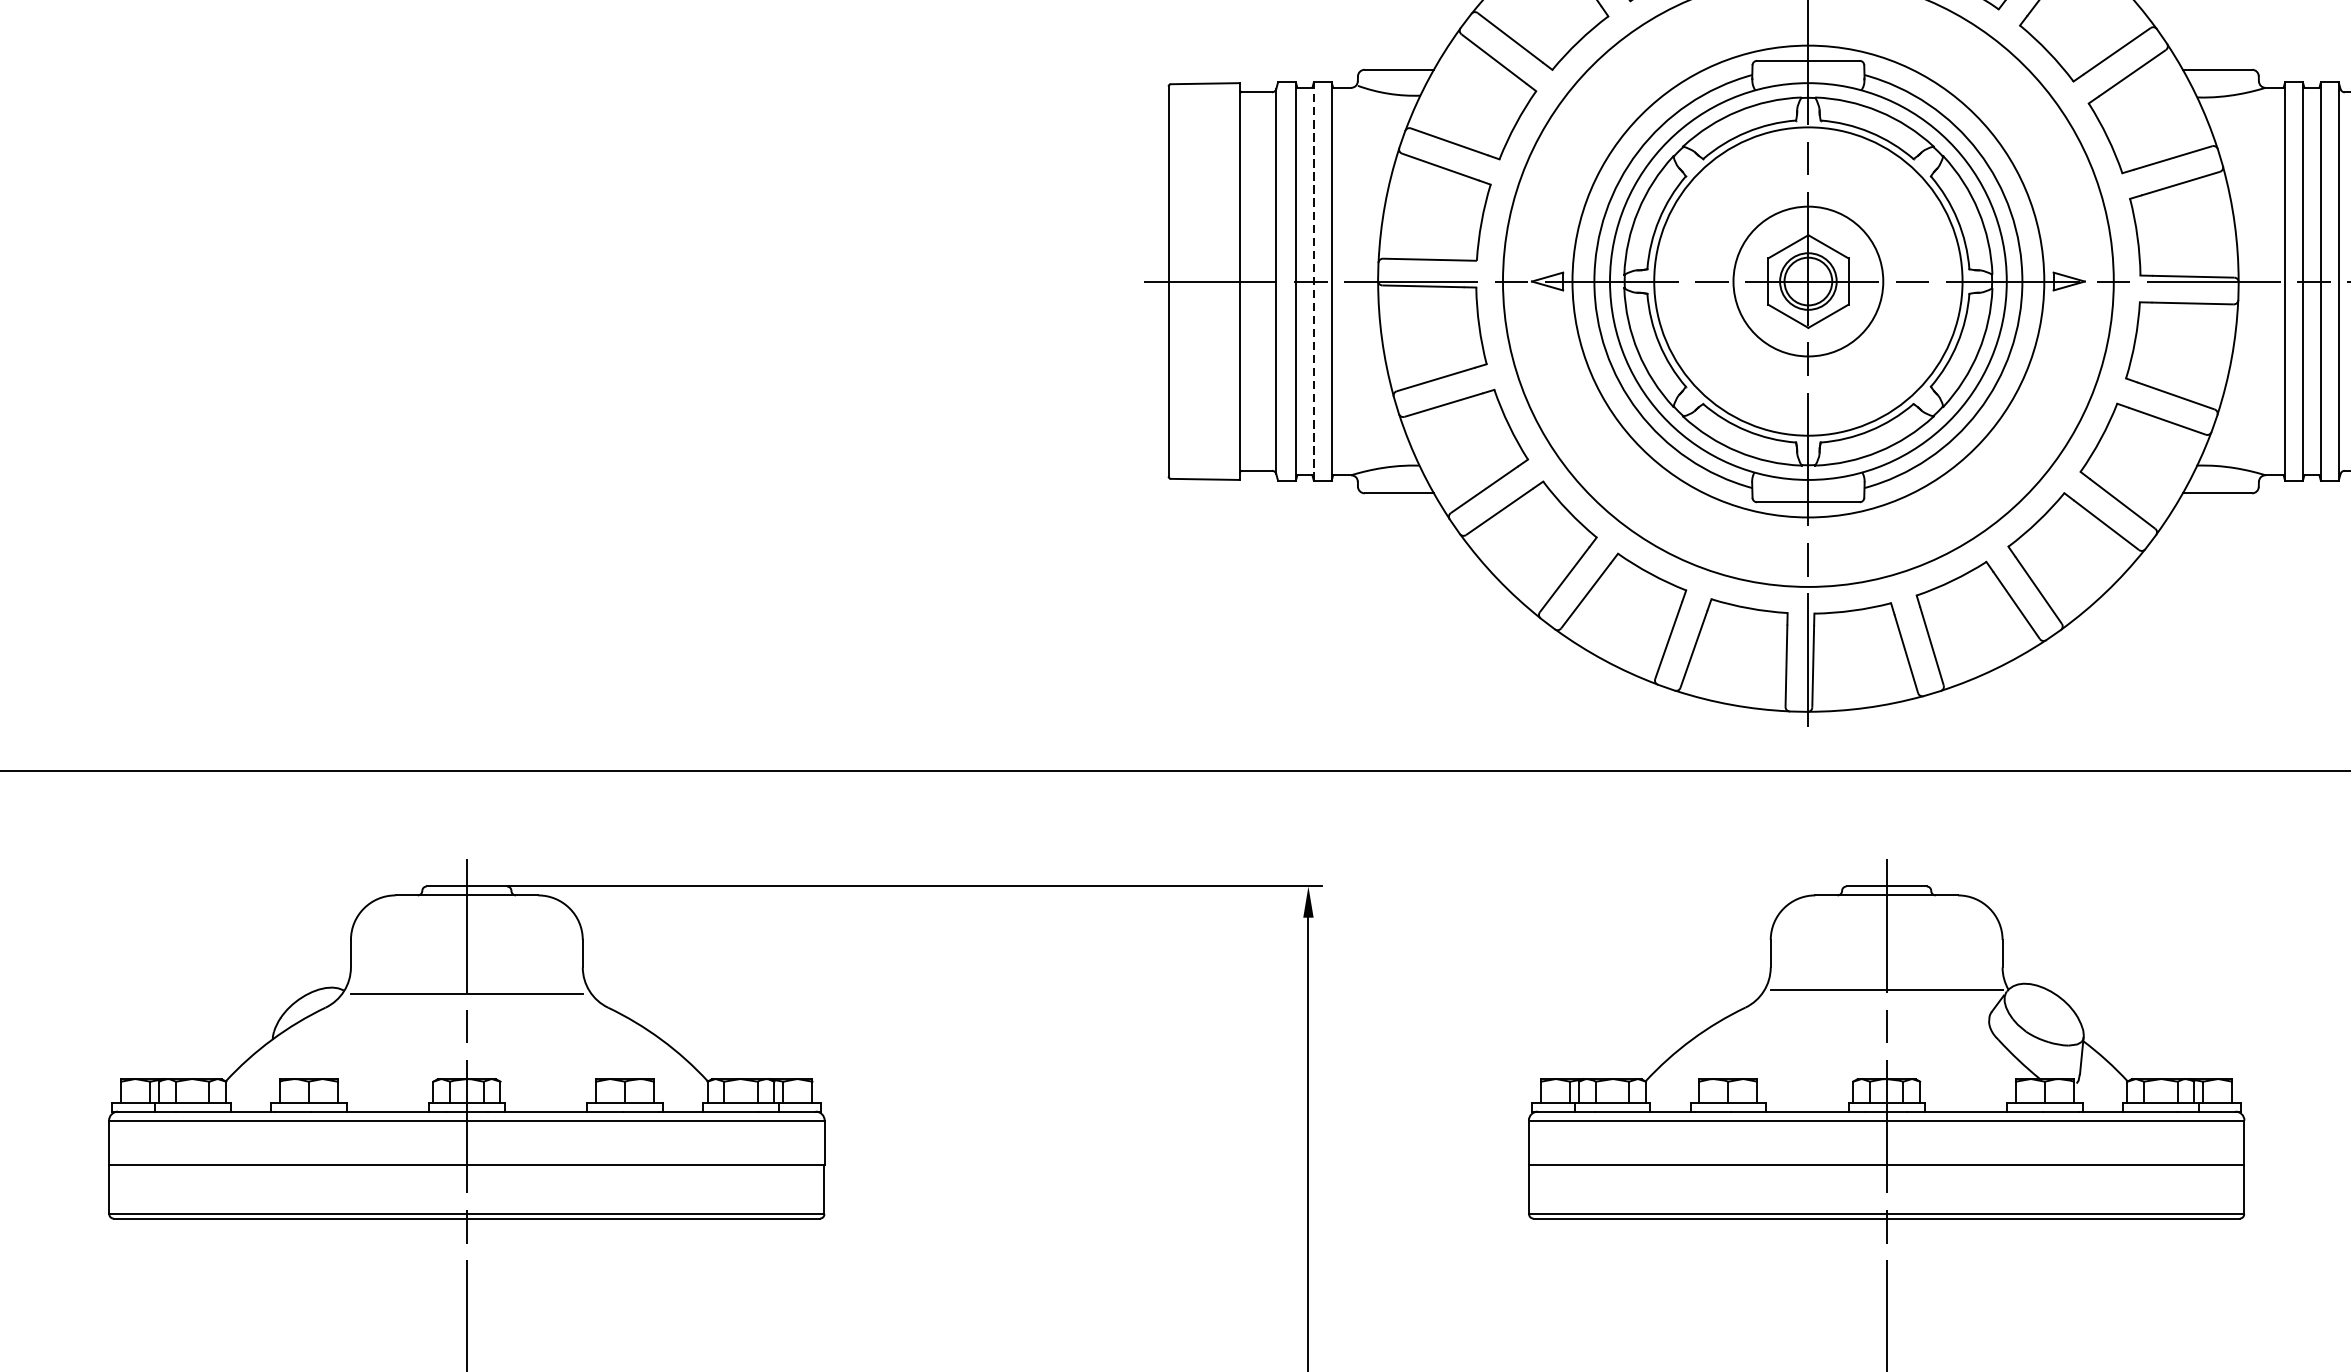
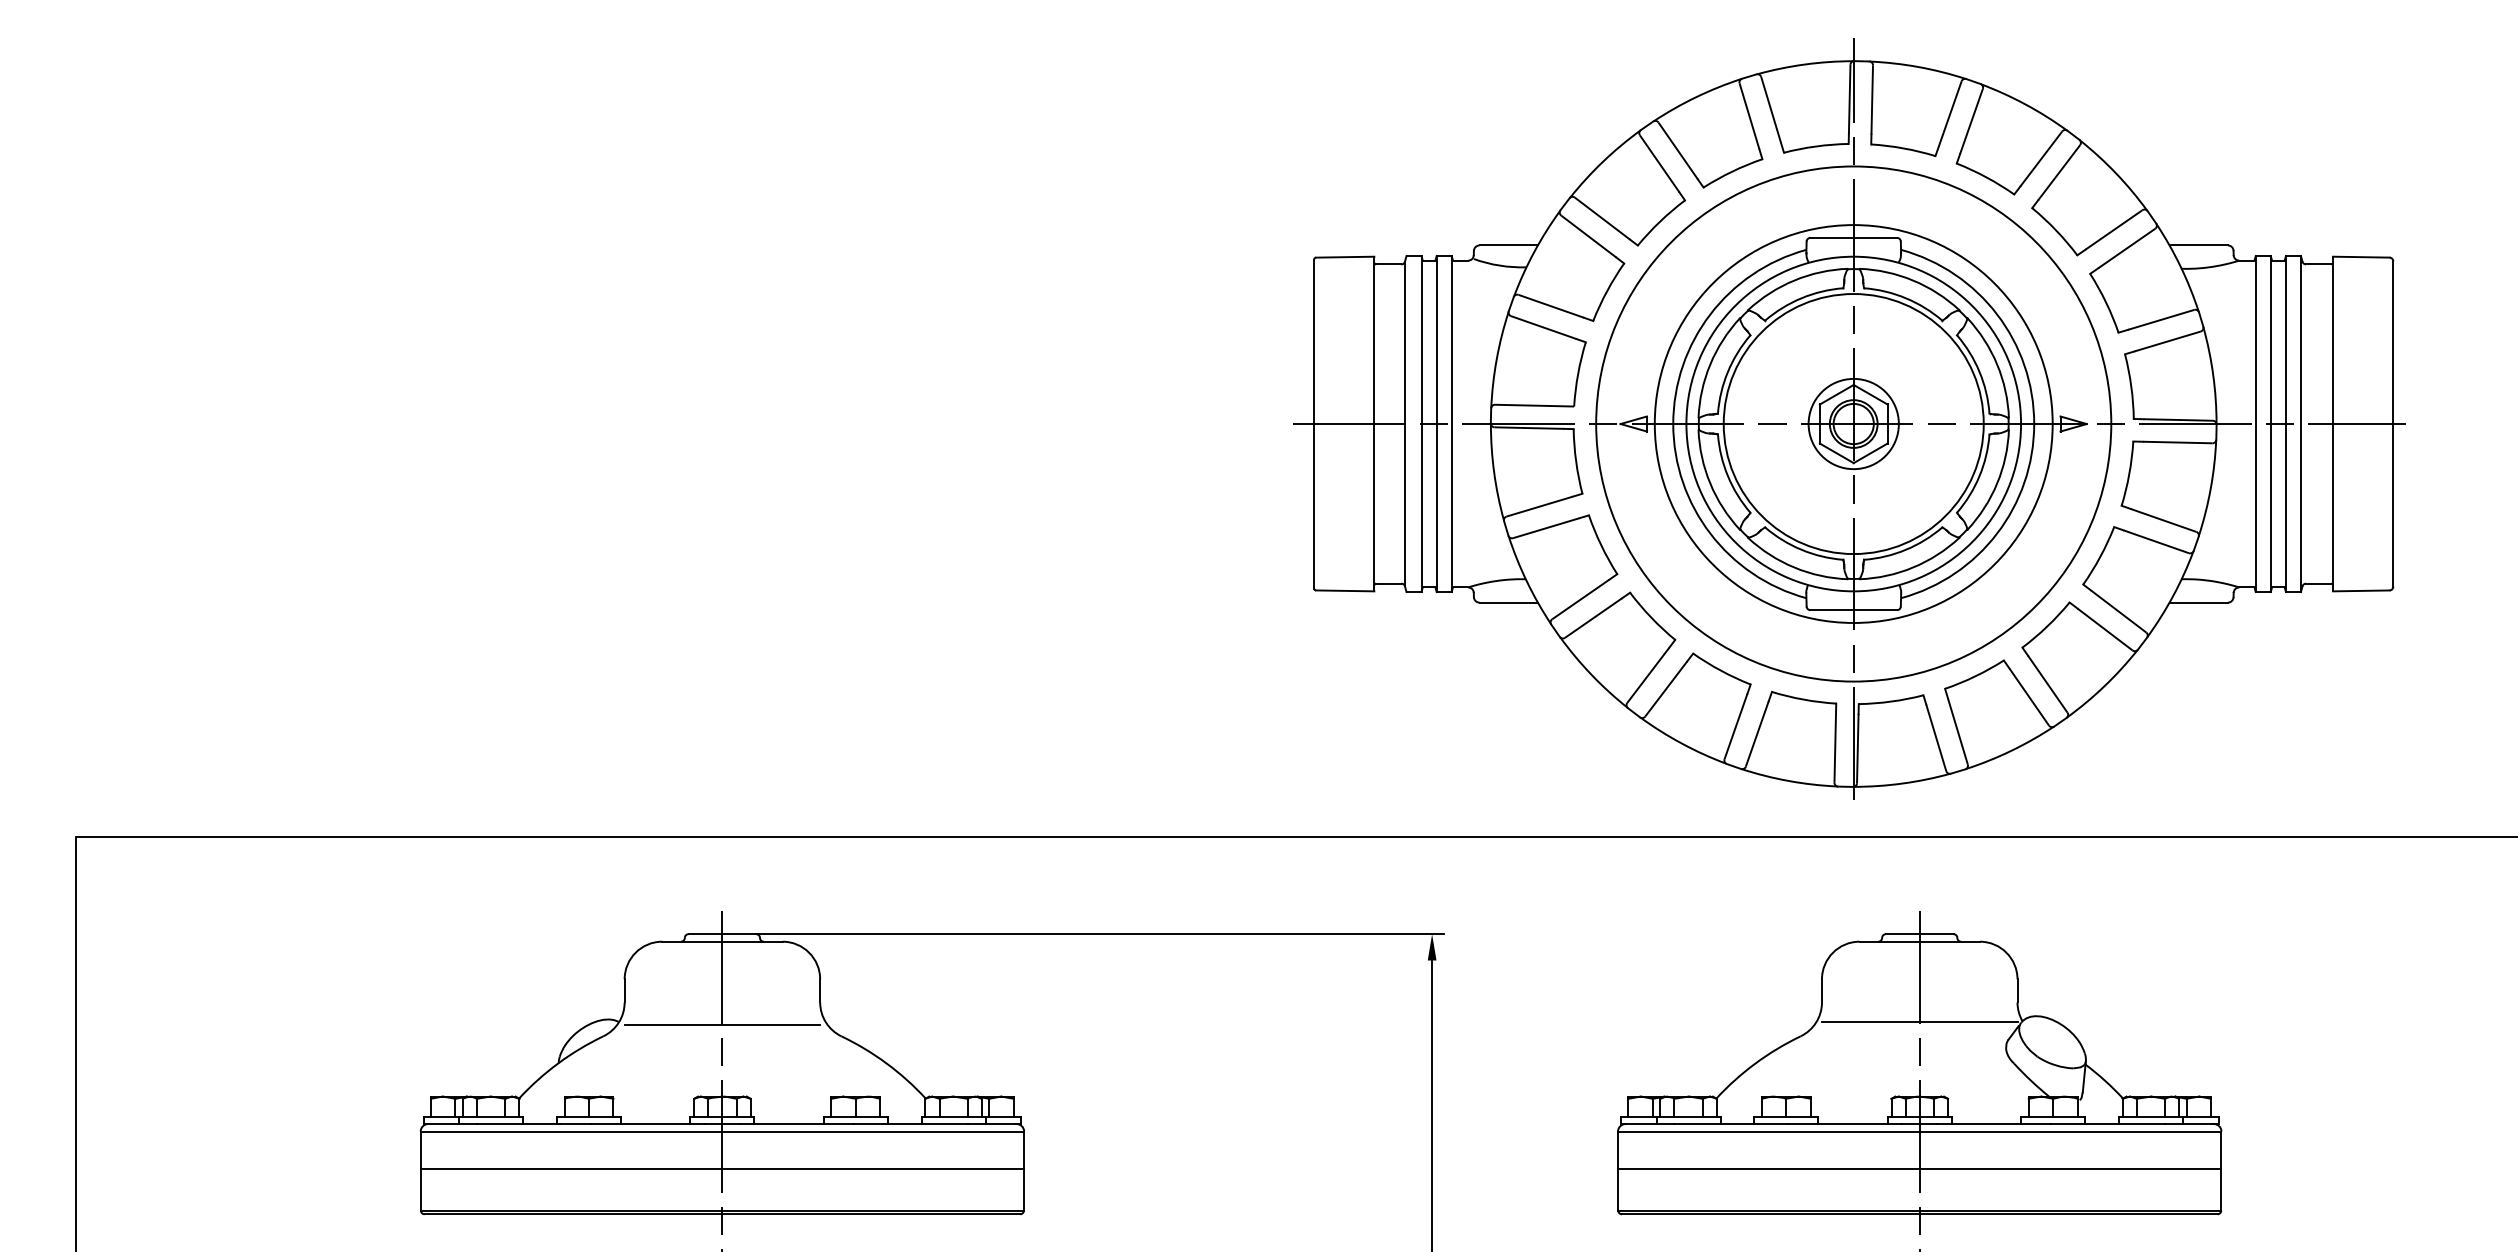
circle: (1808, 280) -> (1853, 423), size x0.71
line: (1313, 282) -> (1436, 424), dashed -> solid

